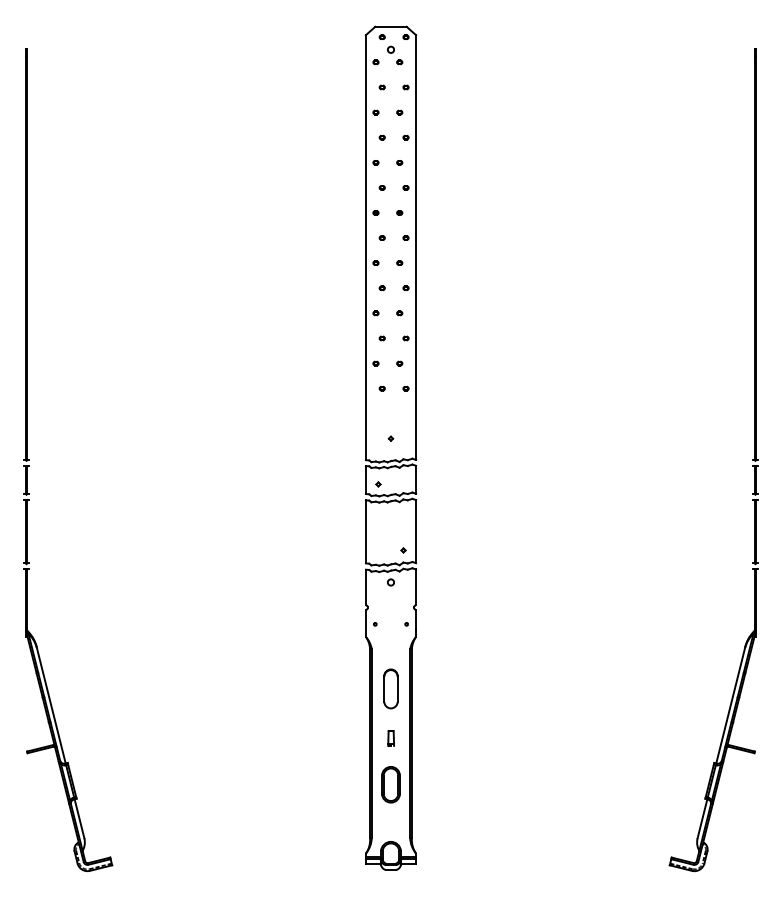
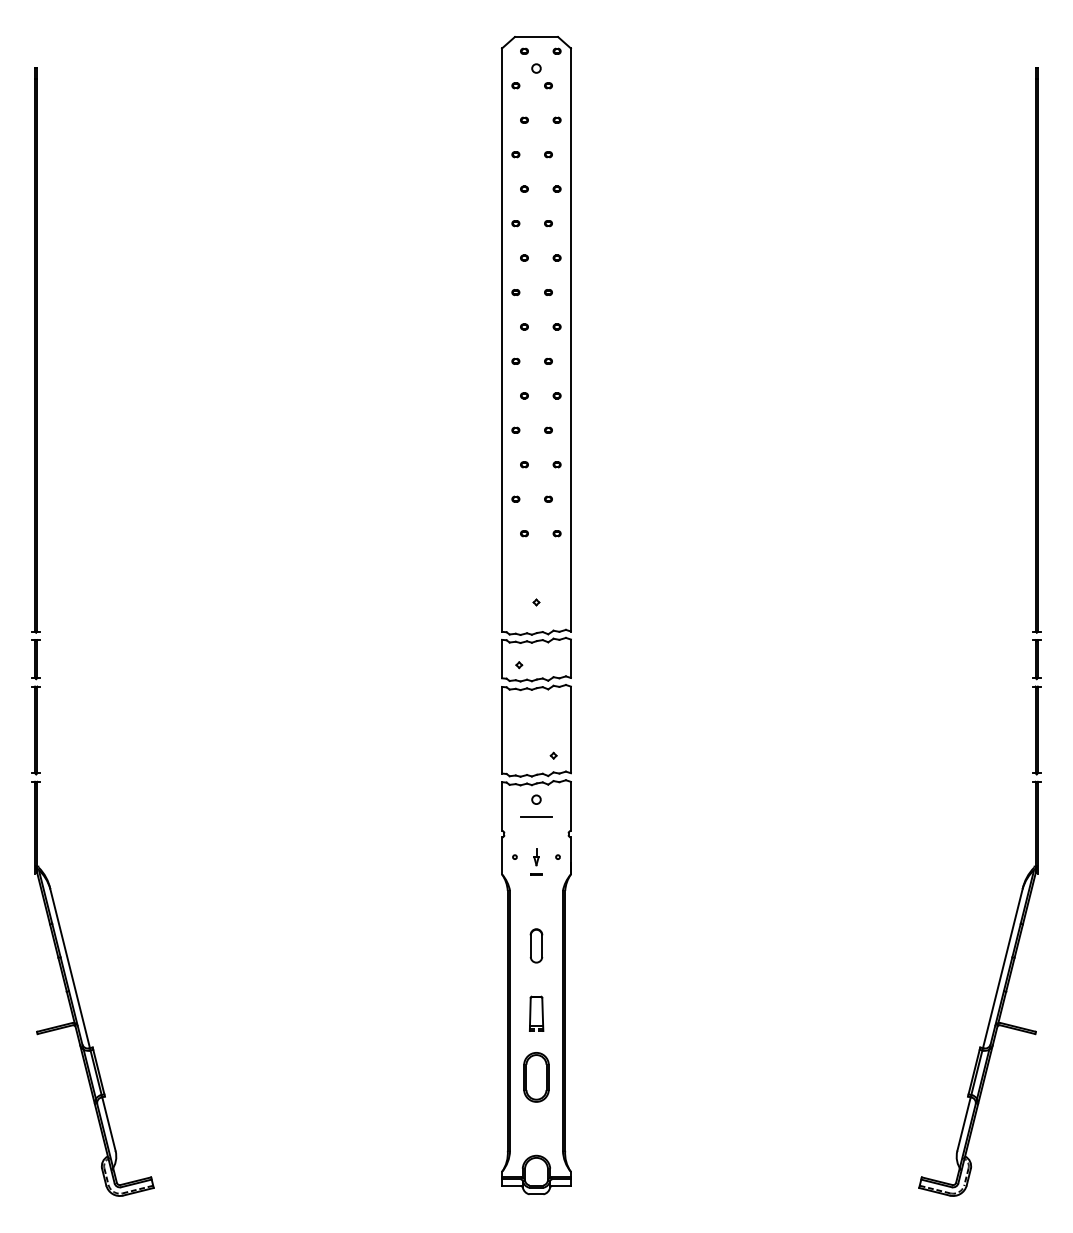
line: (391, 594) -> (536, 816), added
part: (391, 627) -> (536, 861), added
part: (391, 688) -> (536, 945), size x0.62
part: (391, 738) -> (536, 1013), size x1.67

